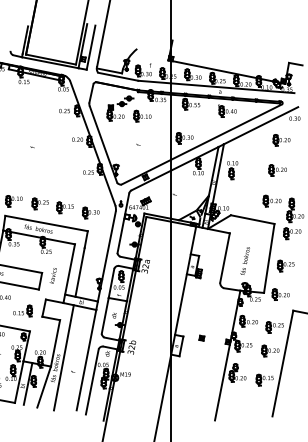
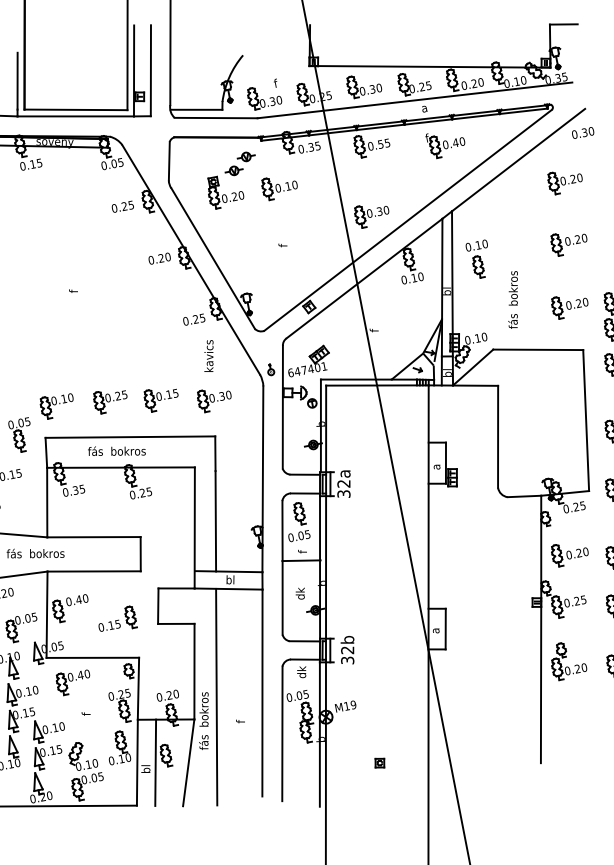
text: (244, 260) -> (511, 299), moved
text: (52, 275) -> (207, 356), moved
part: (201, 337) -> (378, 761), moved

